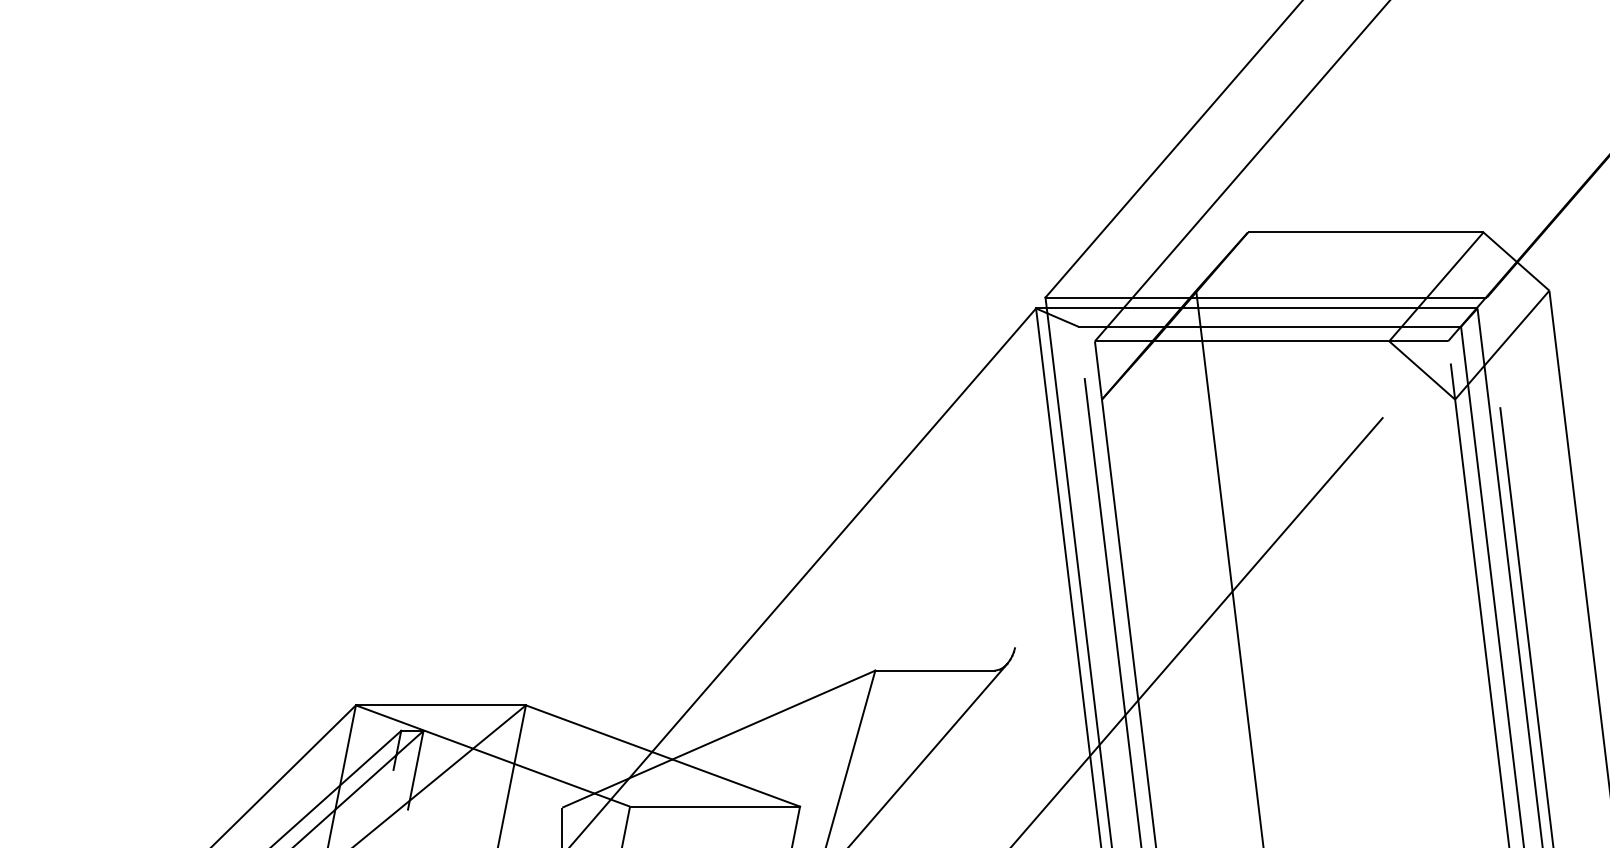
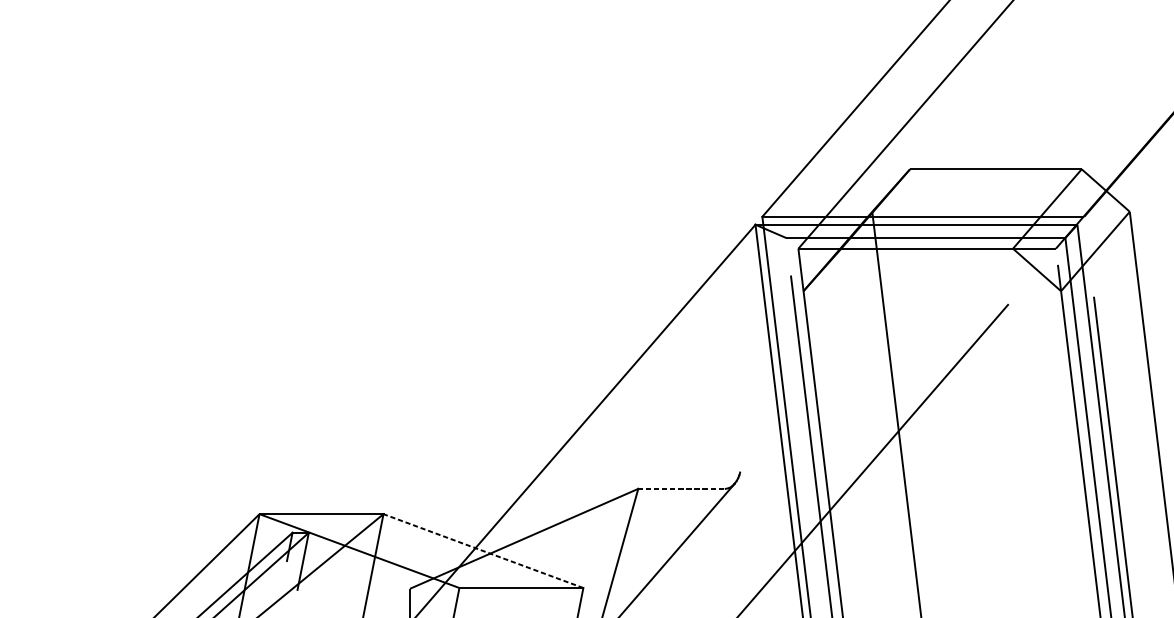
line: (935, 670) -> (682, 488), solid -> dashed
line: (662, 755) -> (483, 550), solid -> dashed

